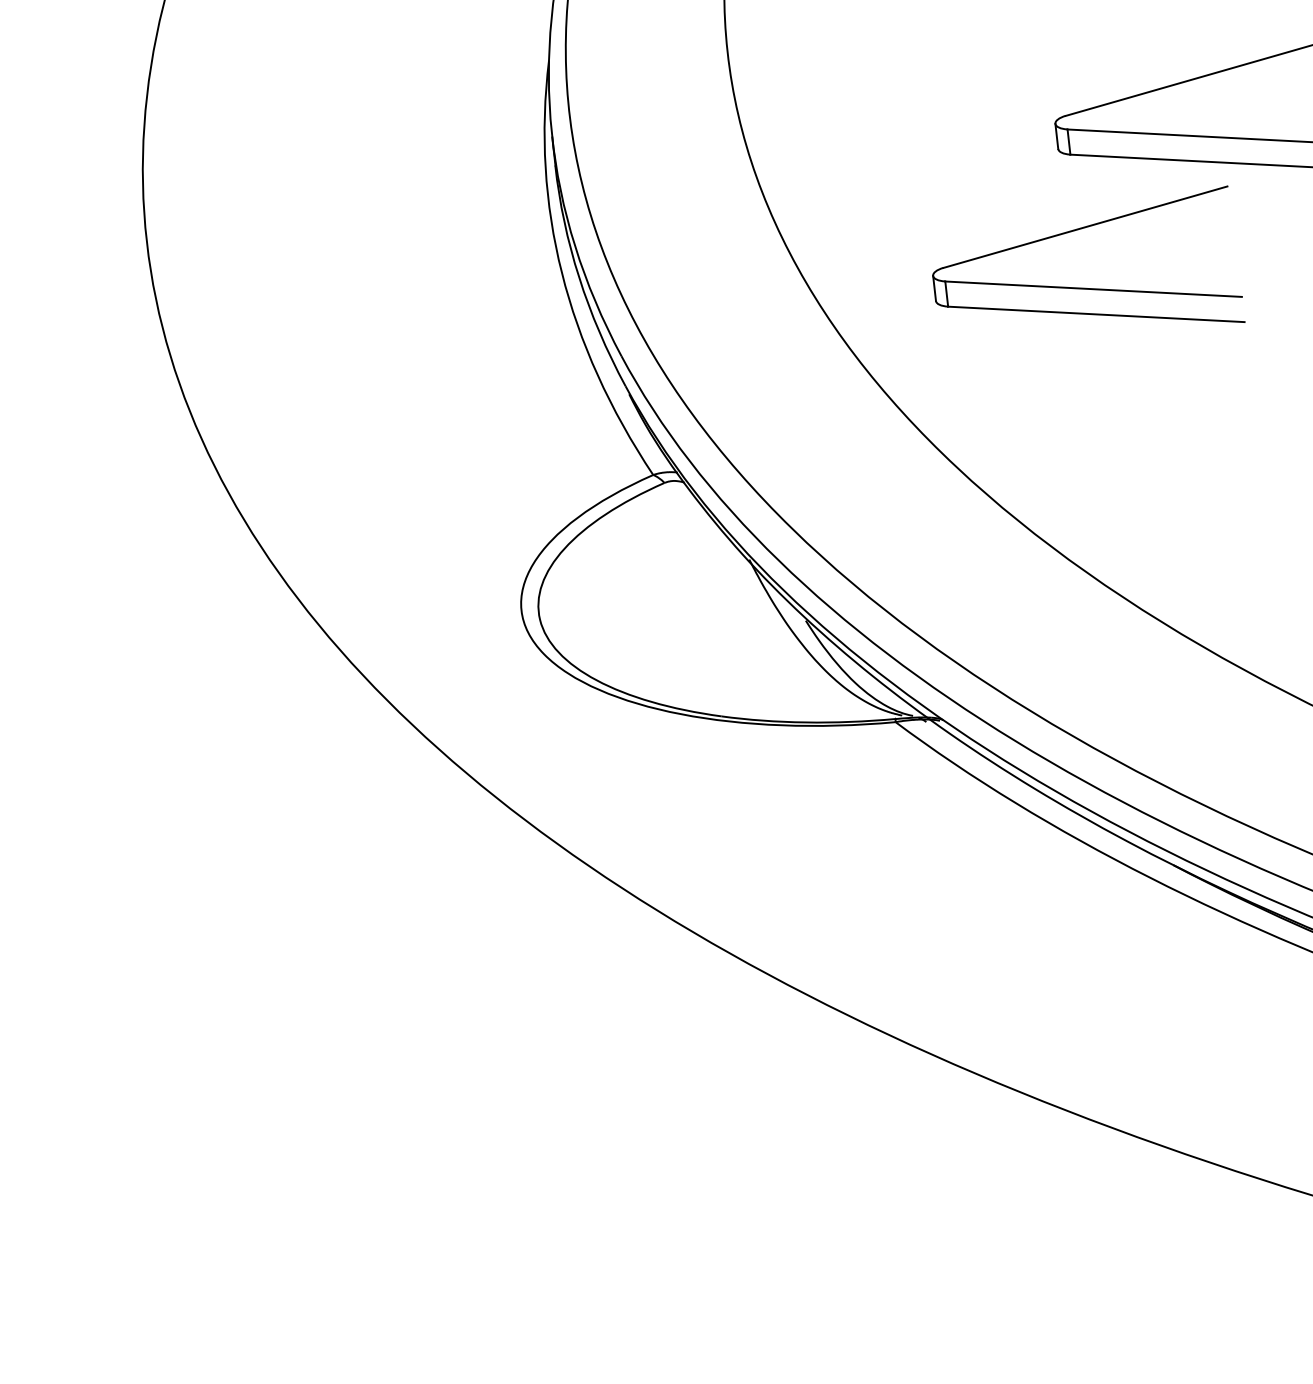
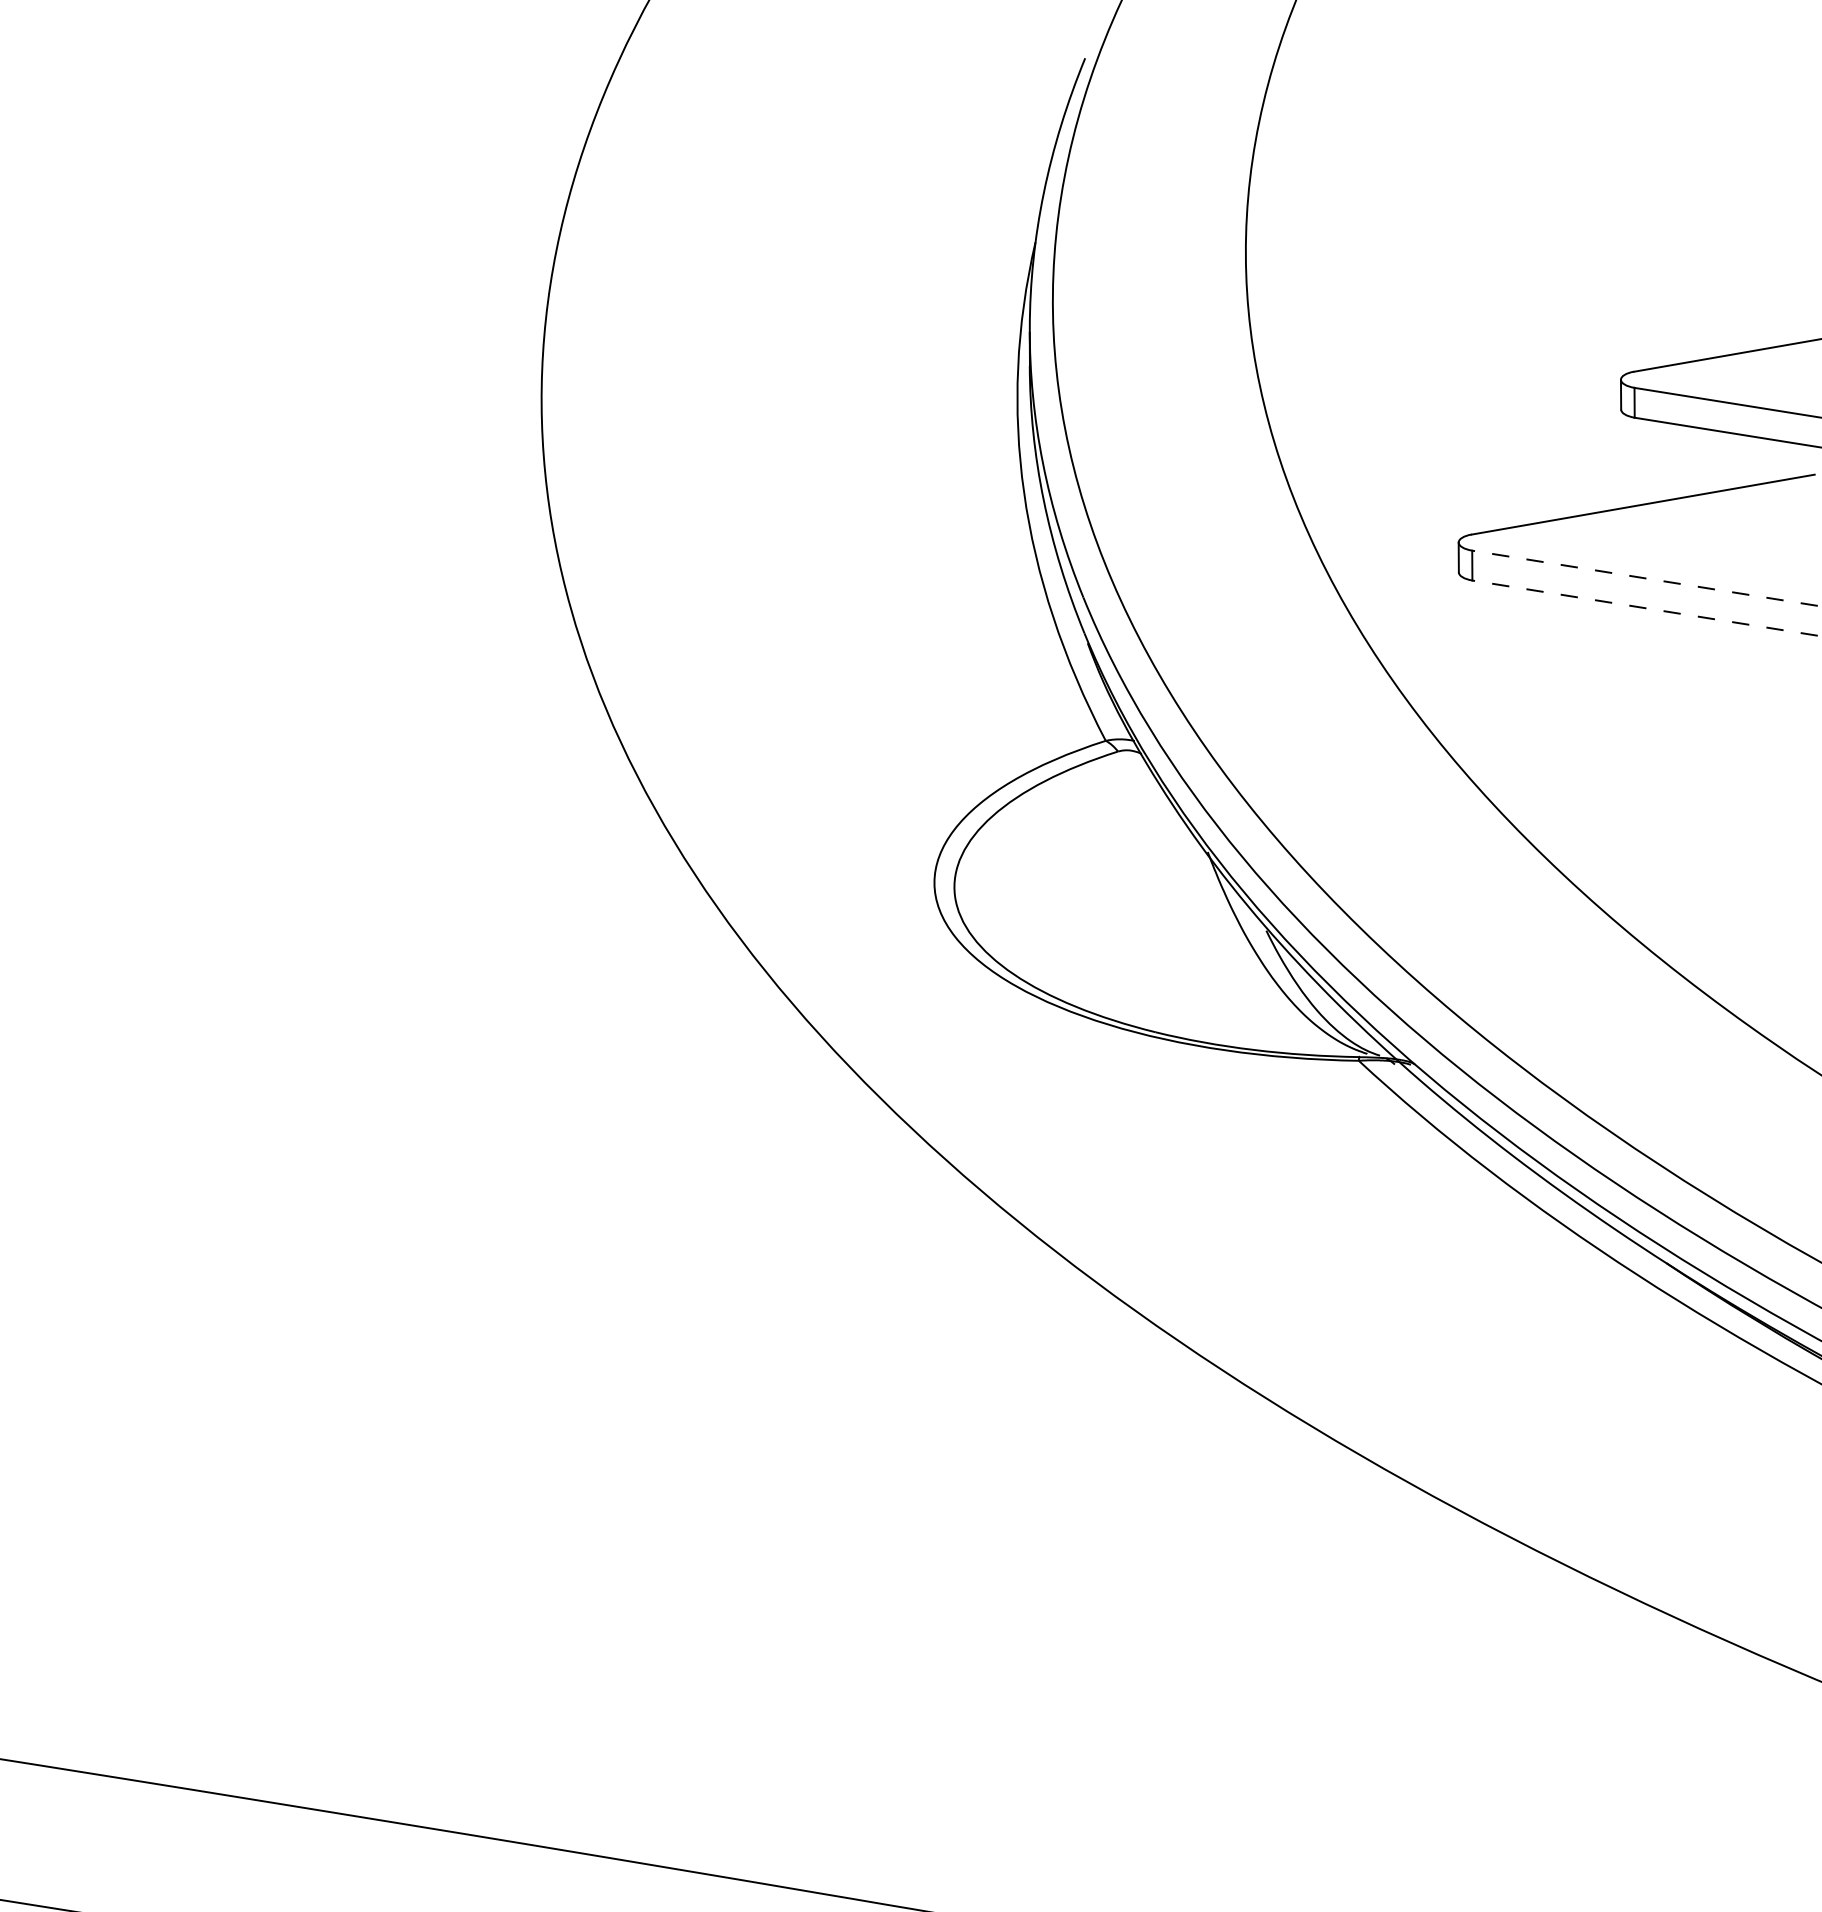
line: (1094, 289) -> (1645, 578), solid -> dashed
line: (1096, 314) -> (1645, 608), solid -> dashed

